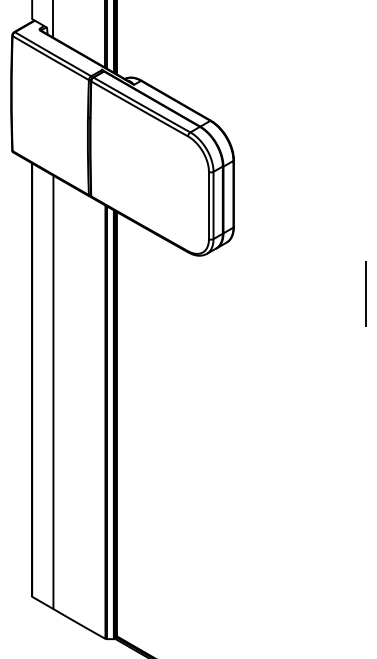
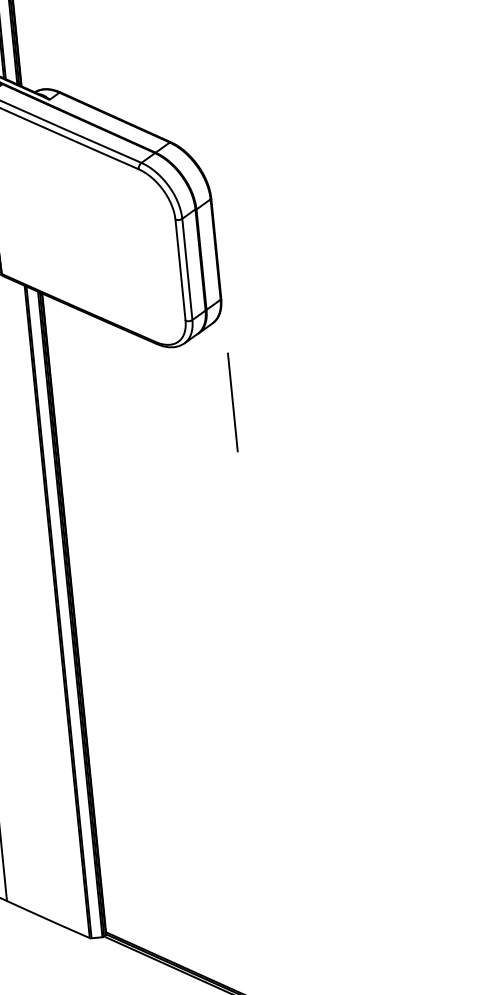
line: (365, 293) -> (232, 401), moved

